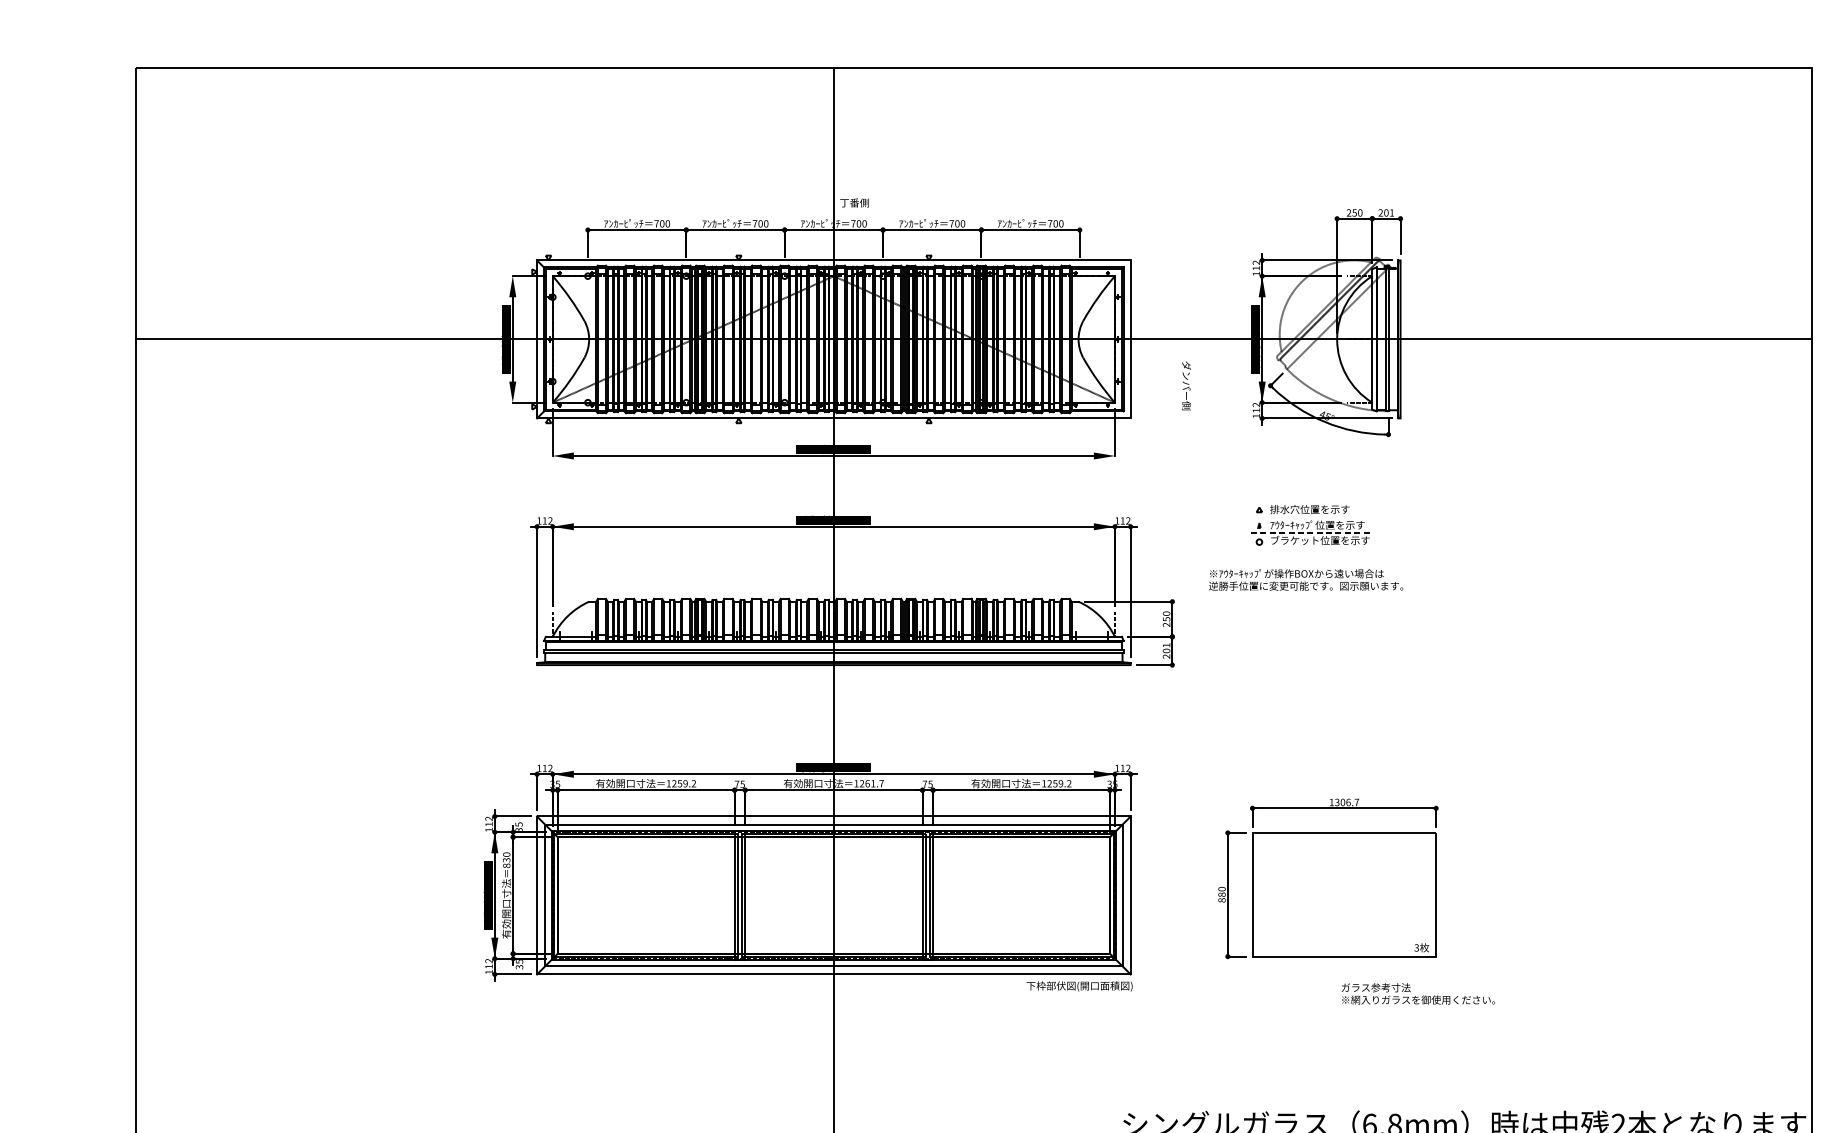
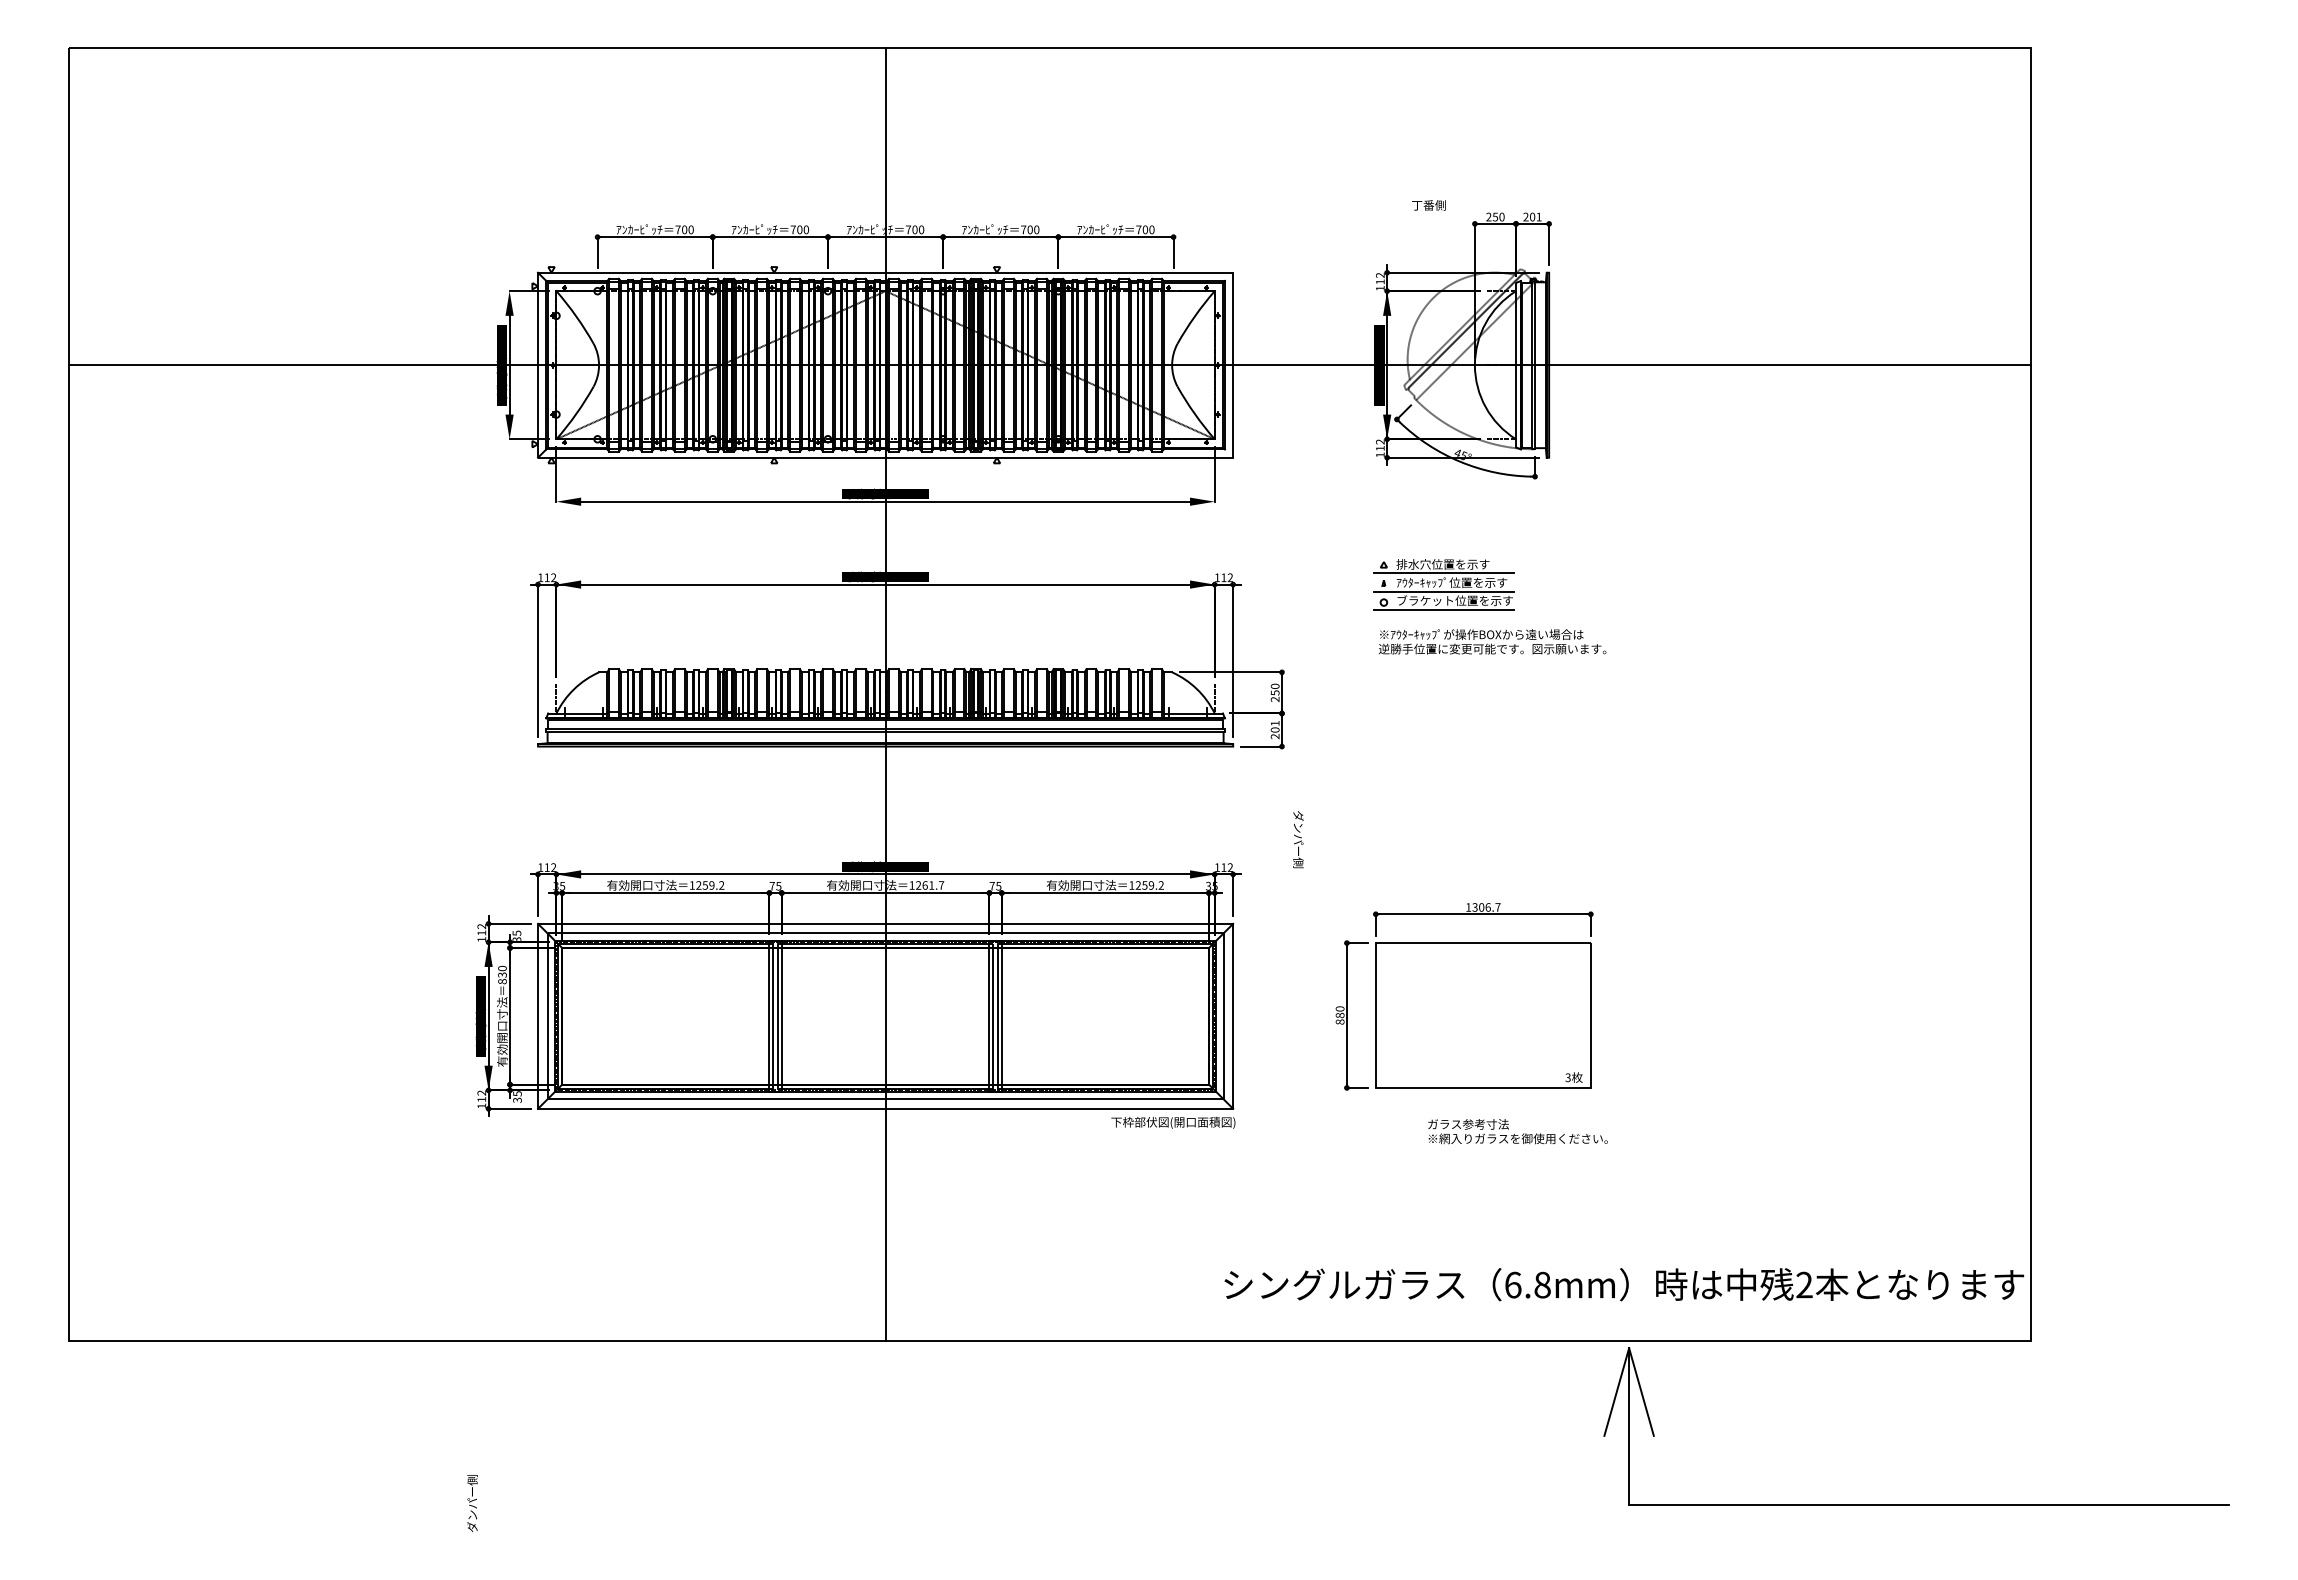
text: (854, 203) -> (1428, 205), moved
text: (1186, 385) -> (1298, 839), moved
line: (1310, 516) -> (1443, 572), added
line: (1310, 532) -> (1443, 591), dashed -> solid
line: (1310, 548) -> (1443, 610), added
text: (1306, 579) -> (1492, 641), moved
text: (1417, 993) -> (1517, 1131), moved

